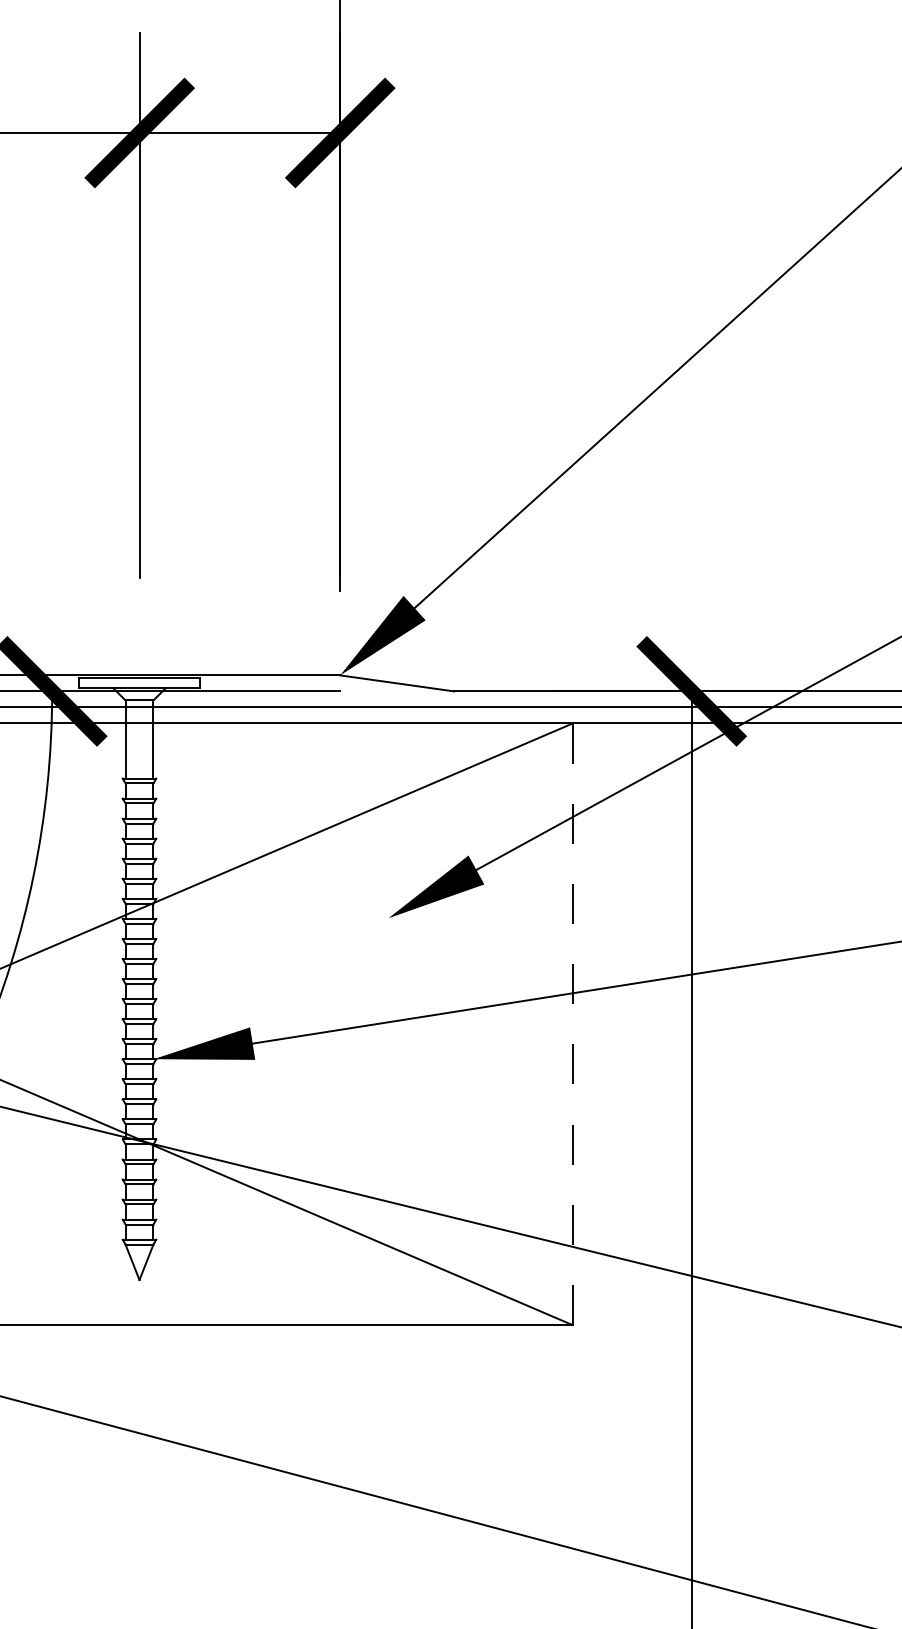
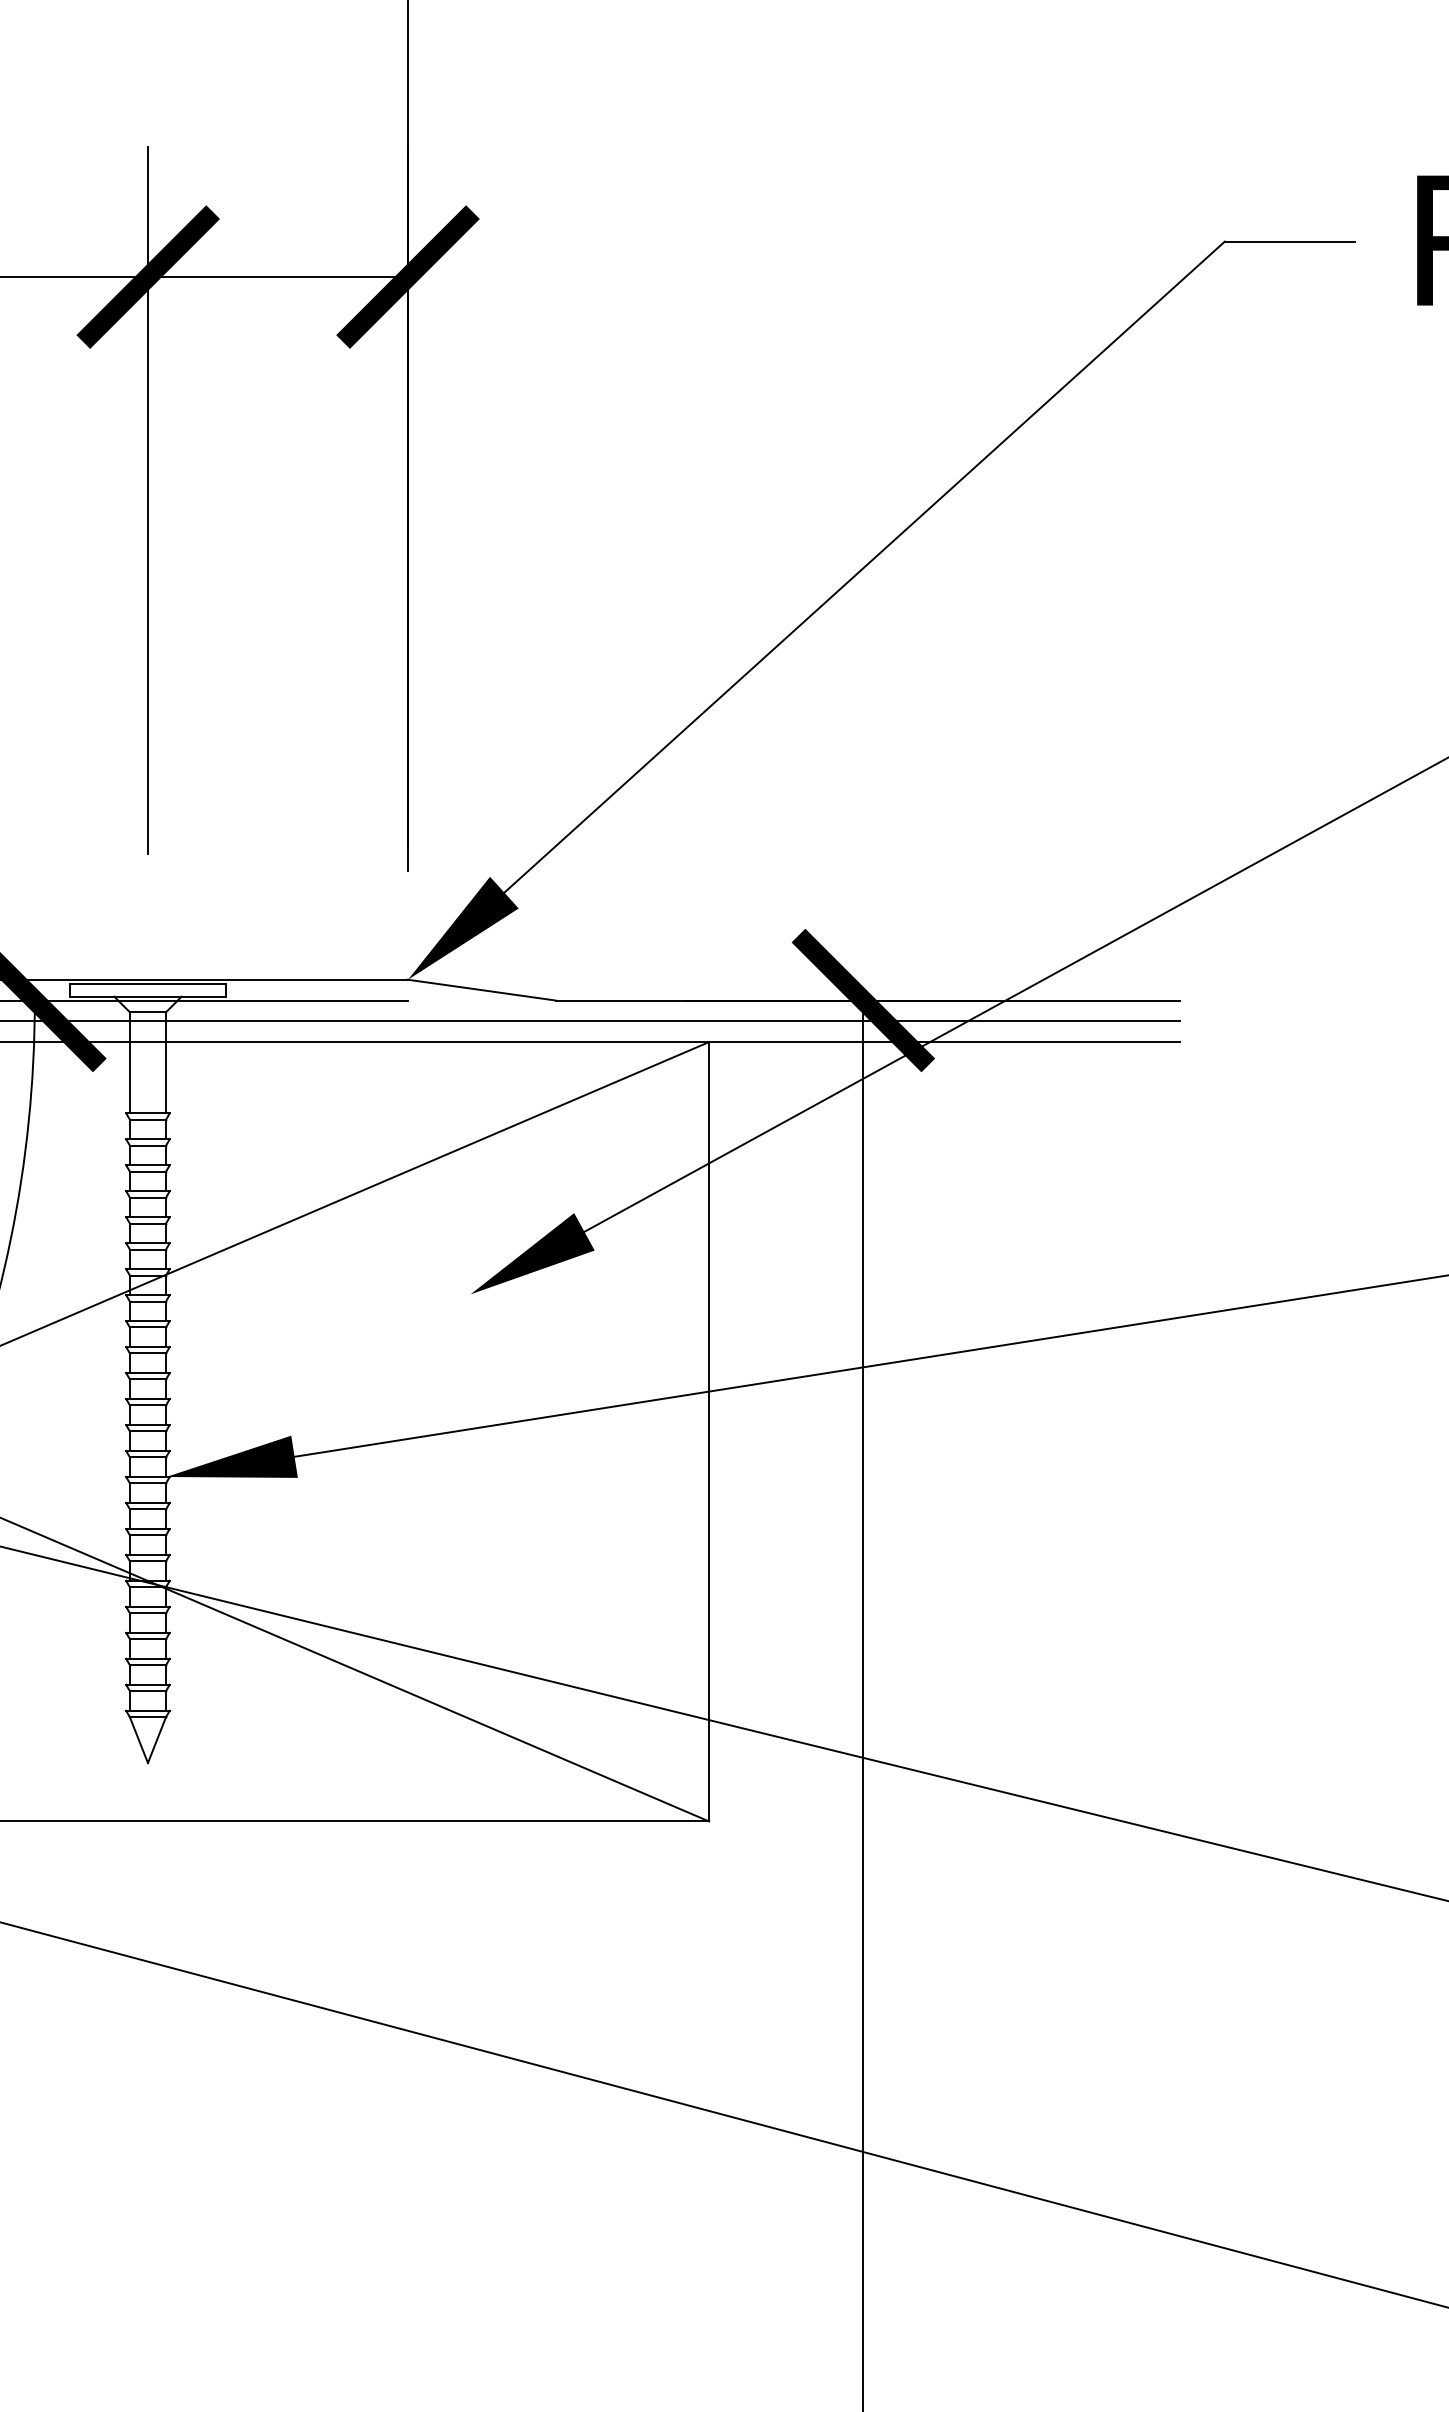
line: (572, 1024) -> (709, 1431), dashed -> solid

